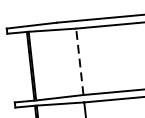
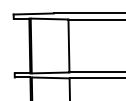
line: (79, 61) -> (68, 45), dashed -> solid

